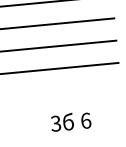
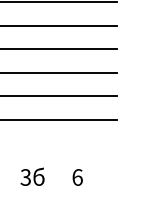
text: (62, 122) -> (32, 176), moved

